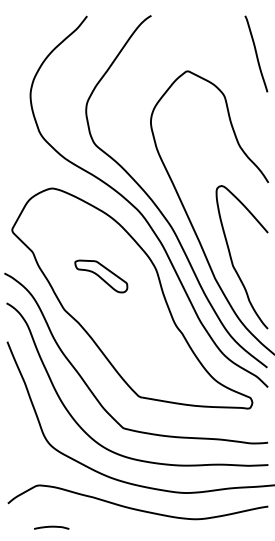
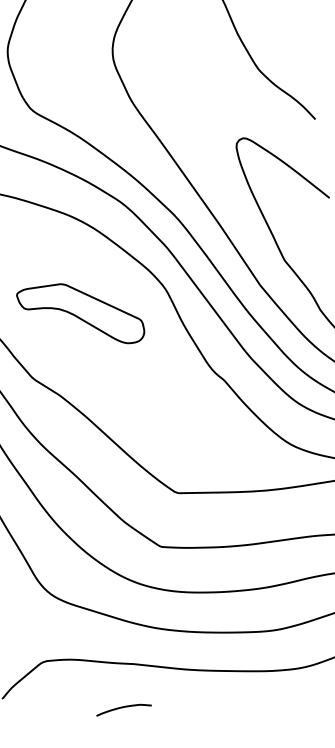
part: (101, 276) -> (81, 315), size x1.43
curve: (51, 527) -> (123, 708), moved

